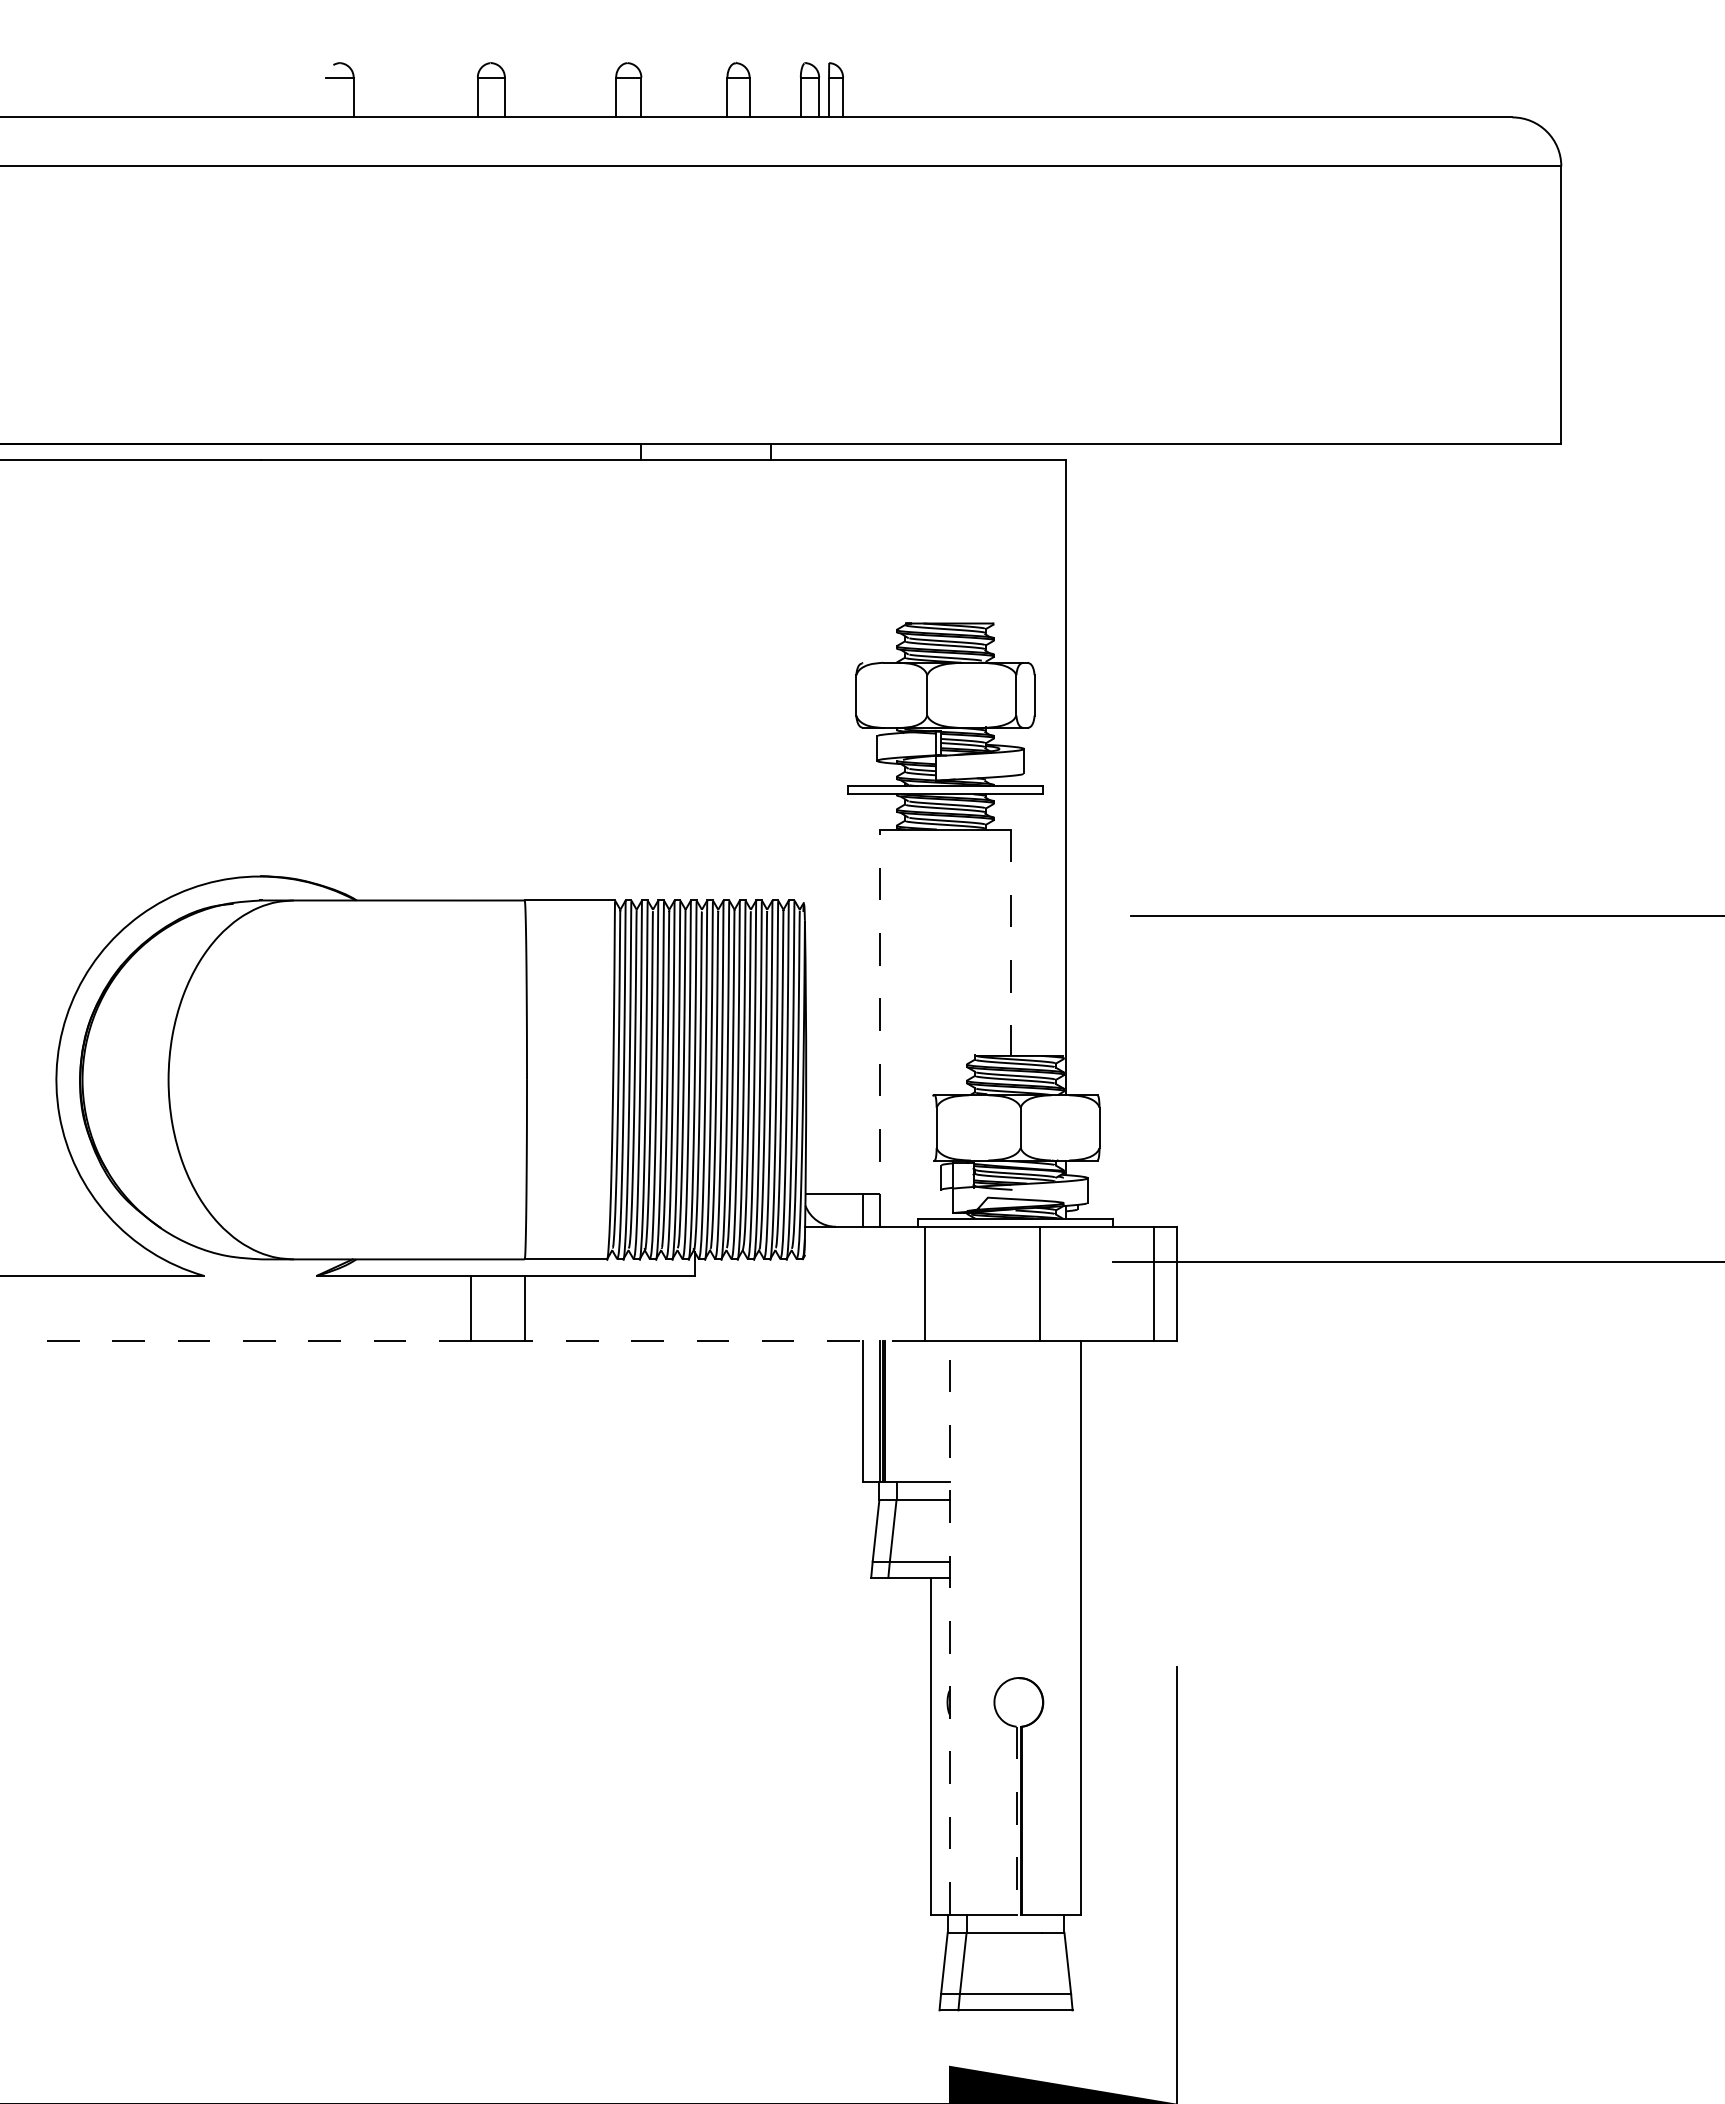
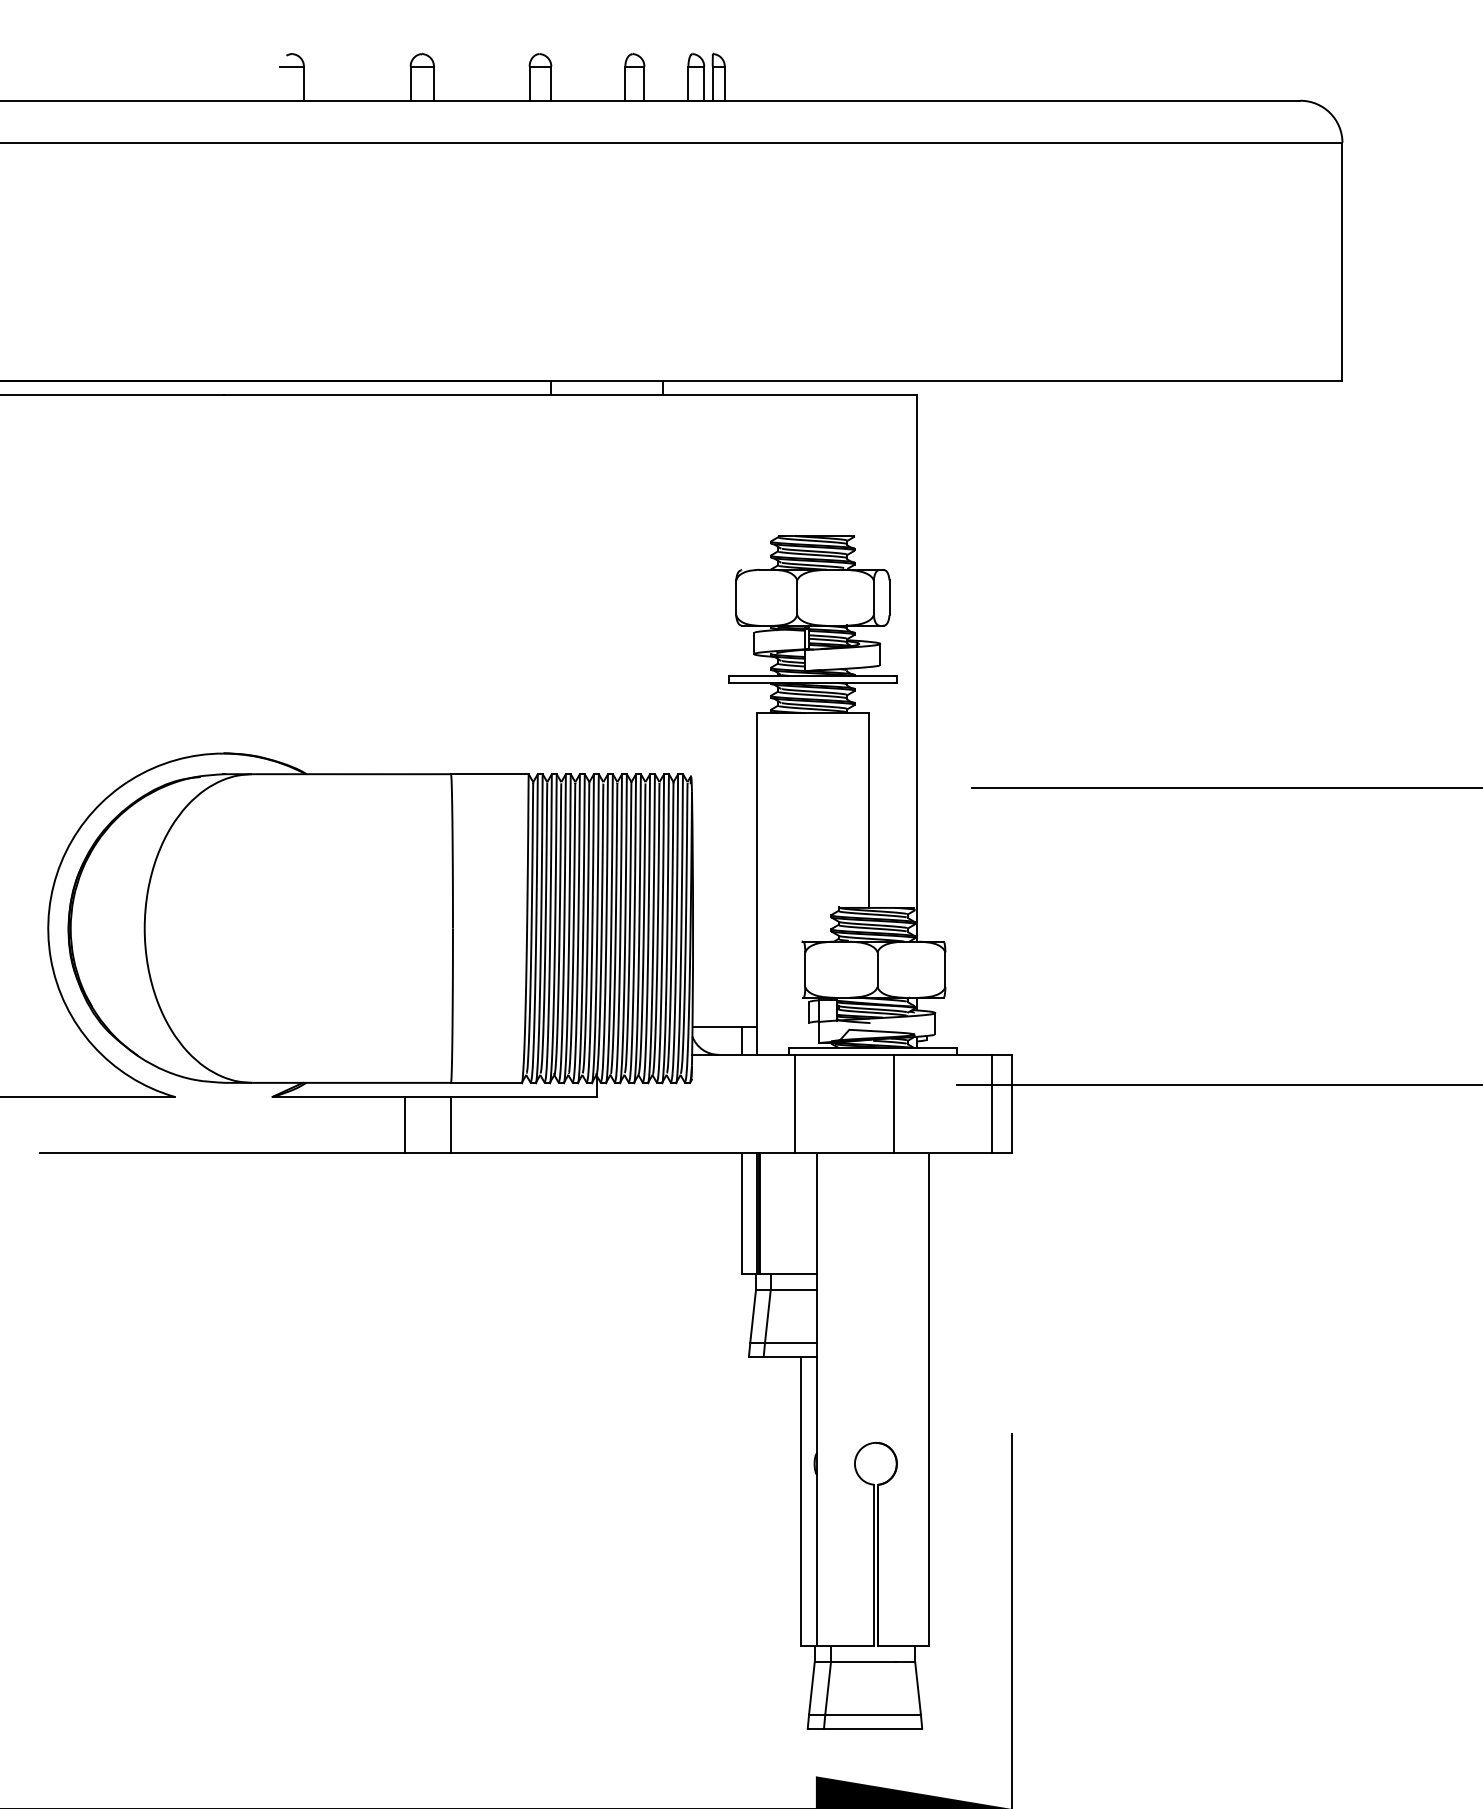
line: (1010, 943) -> (868, 811), dashed -> solid
line: (880, 1028) -> (756, 884), dashed -> solid
line: (258, 1340) -> (222, 1152), dashed -> solid
line: (724, 1340) -> (622, 1152), dashed -> solid
line: (950, 1627) -> (817, 1399), dashed -> solid
line: (1016, 1820) -> (873, 1565), dashed -> solid

